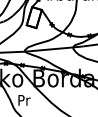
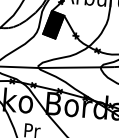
fill: (33, 17) -> (52, 24), added

